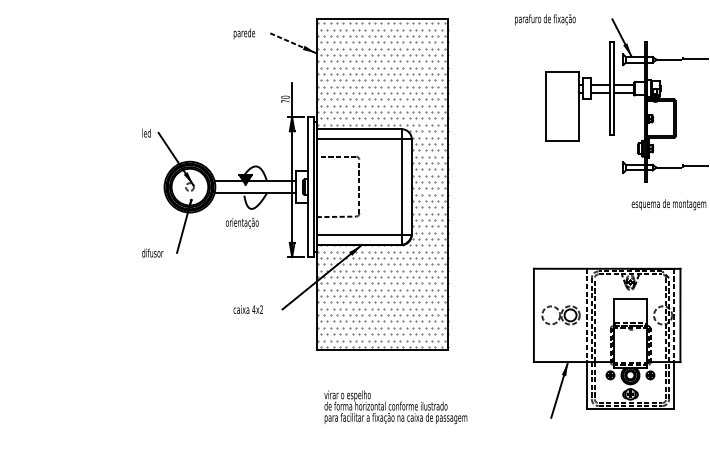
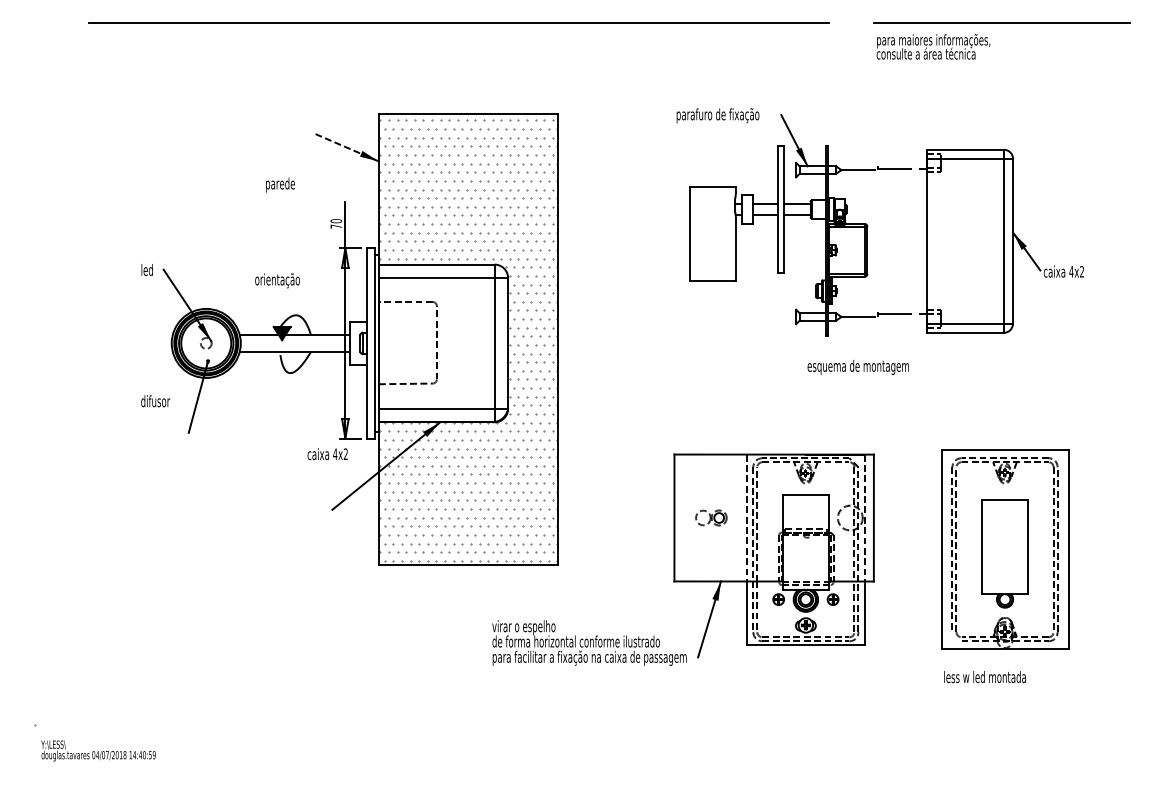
text: (544, 19) -> (717, 115), moved
text: (244, 33) -> (280, 184), moved
text: (242, 223) -> (277, 280), moved
text: (152, 253) -> (155, 401), moved
text: (248, 309) -> (327, 454), moved
part: (561, 315) -> (711, 517), size x0.6
text: (395, 406) -> (589, 642), moved

